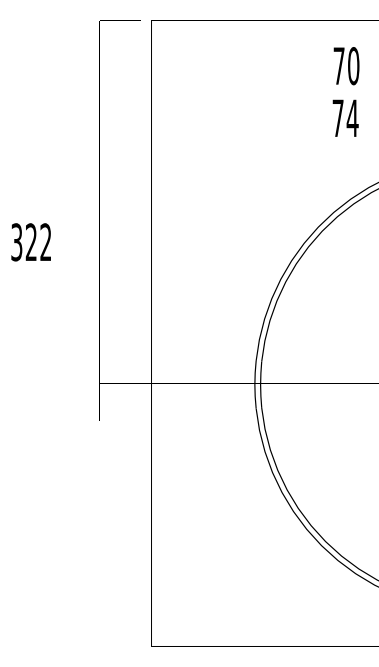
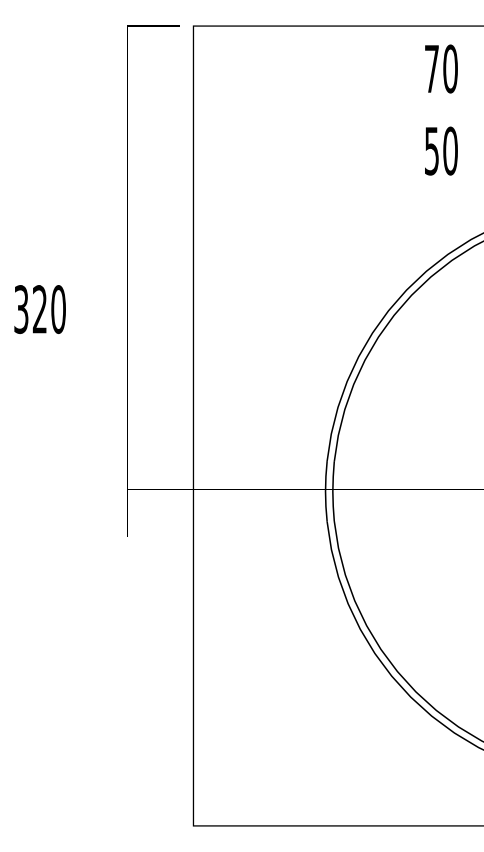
text: (346, 66) -> (441, 69), moved
text: (345, 118) -> (441, 151), 74 -> 50
text: (45, 242) -> (57, 309), 322 -> 320

